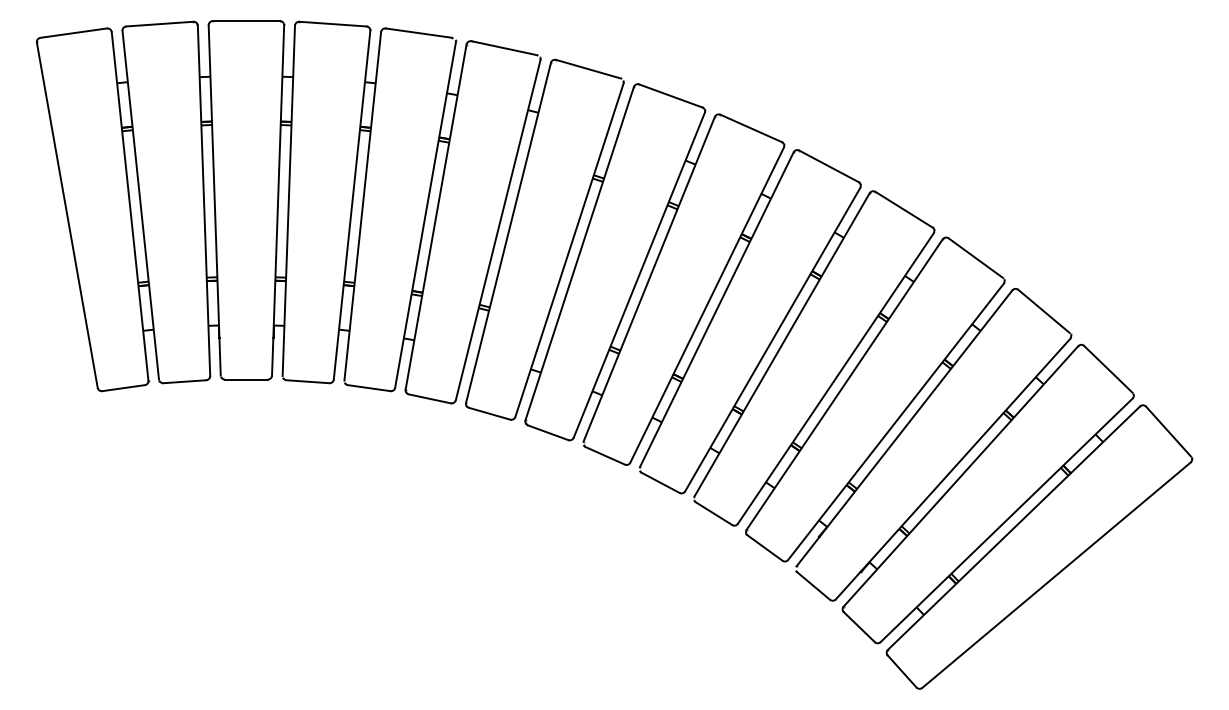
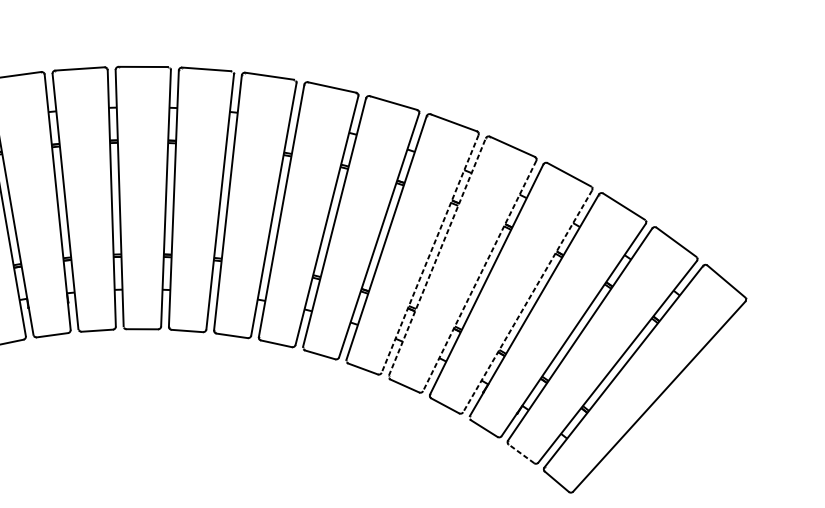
line: (772, 340) -> (430, 254), solid -> dashed
line: (782, 344) -> (437, 256), solid -> dashed
line: (835, 378) -> (479, 275), solid -> dashed
line: (895, 422) -> (527, 301), solid -> dashed
line: (859, 627) -> (521, 454), solid -> dashed

